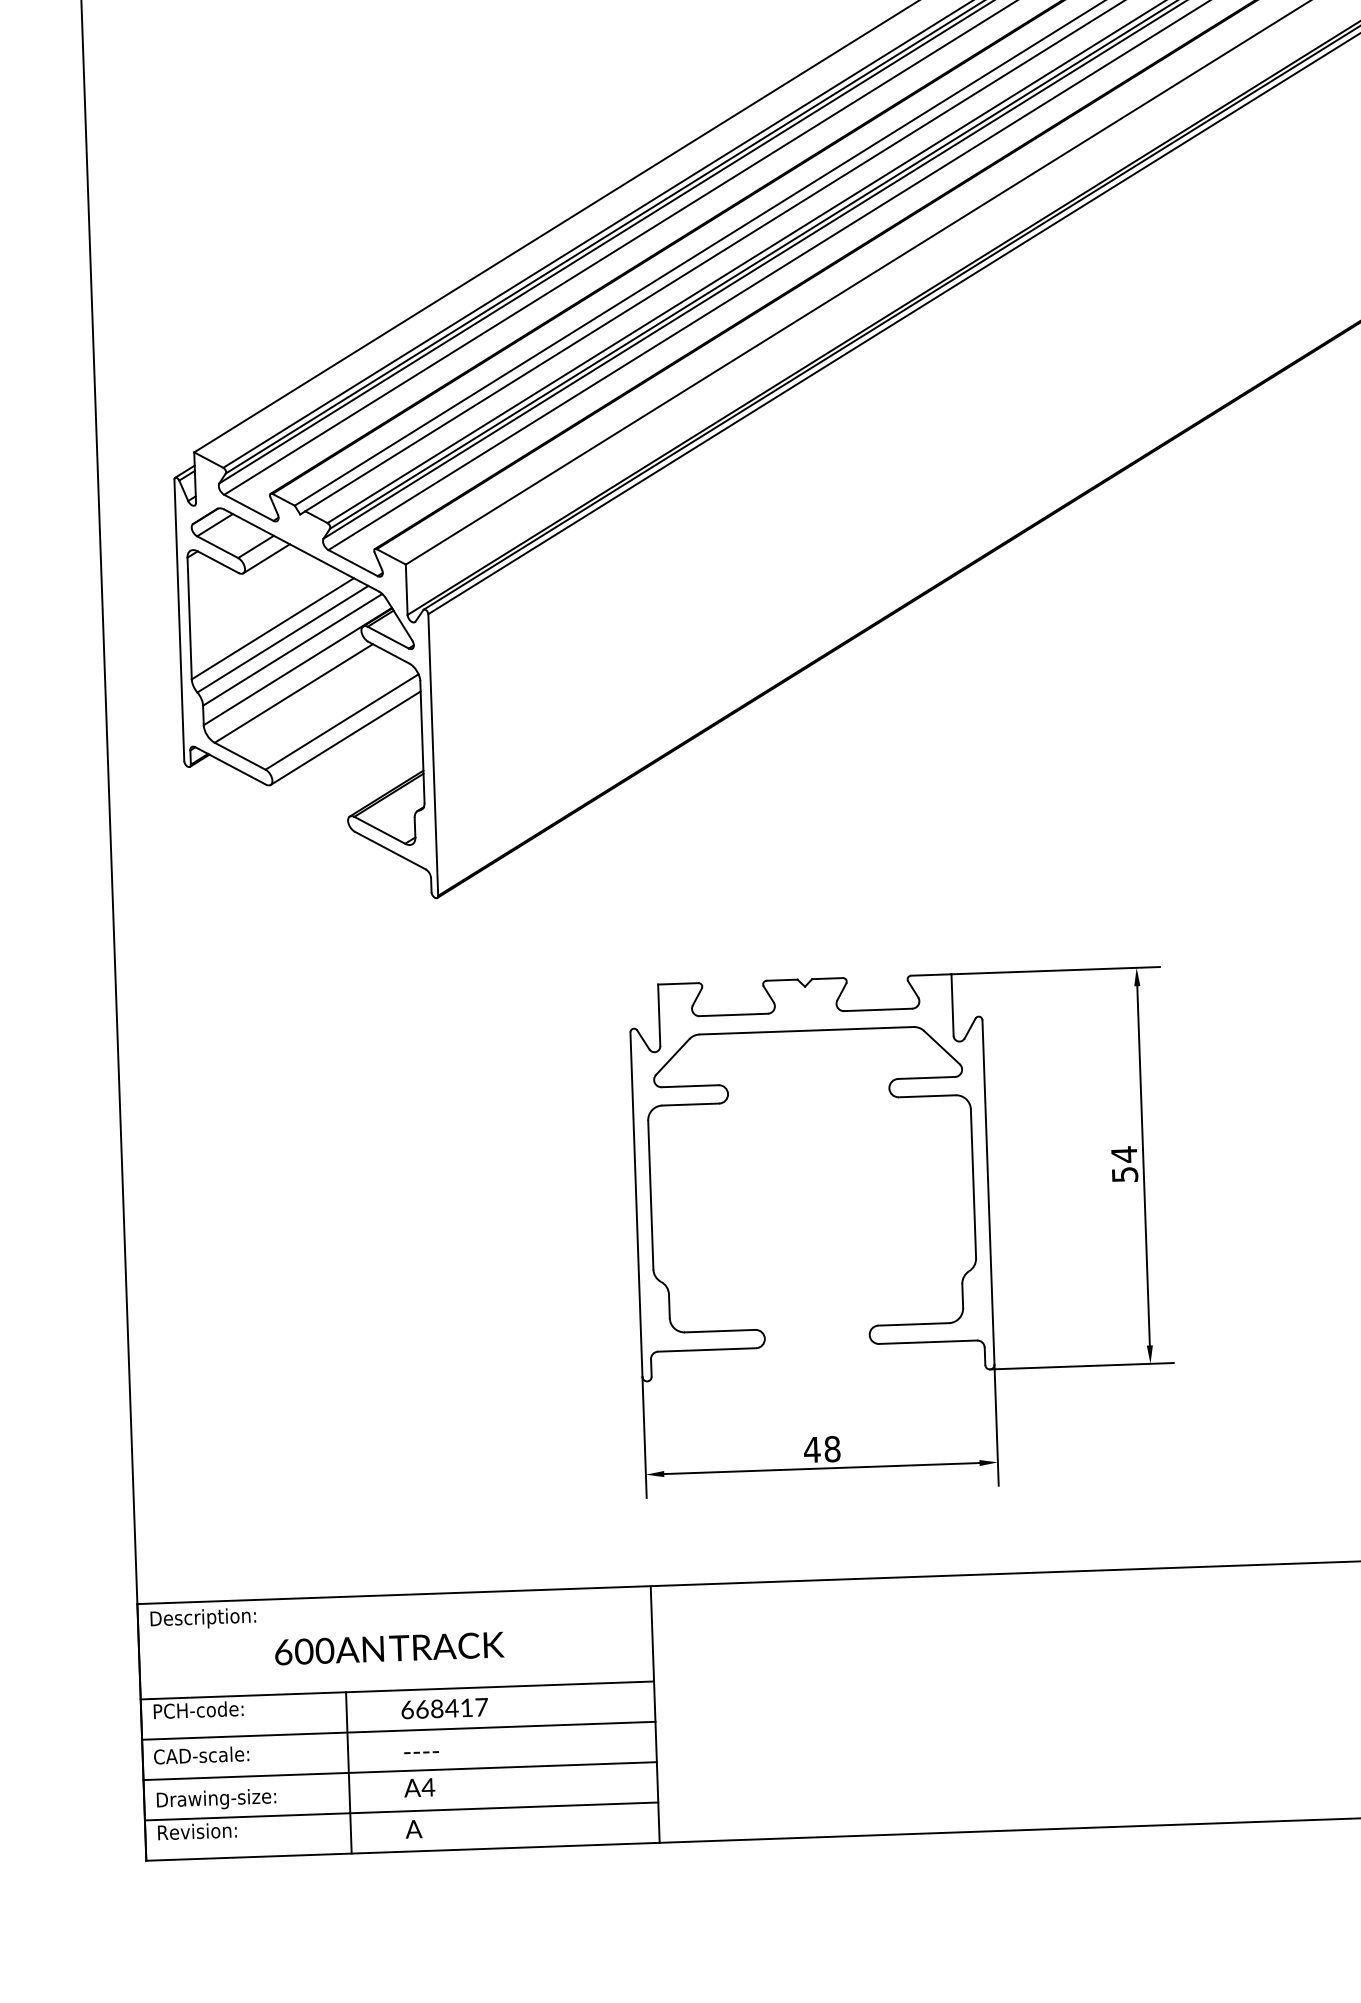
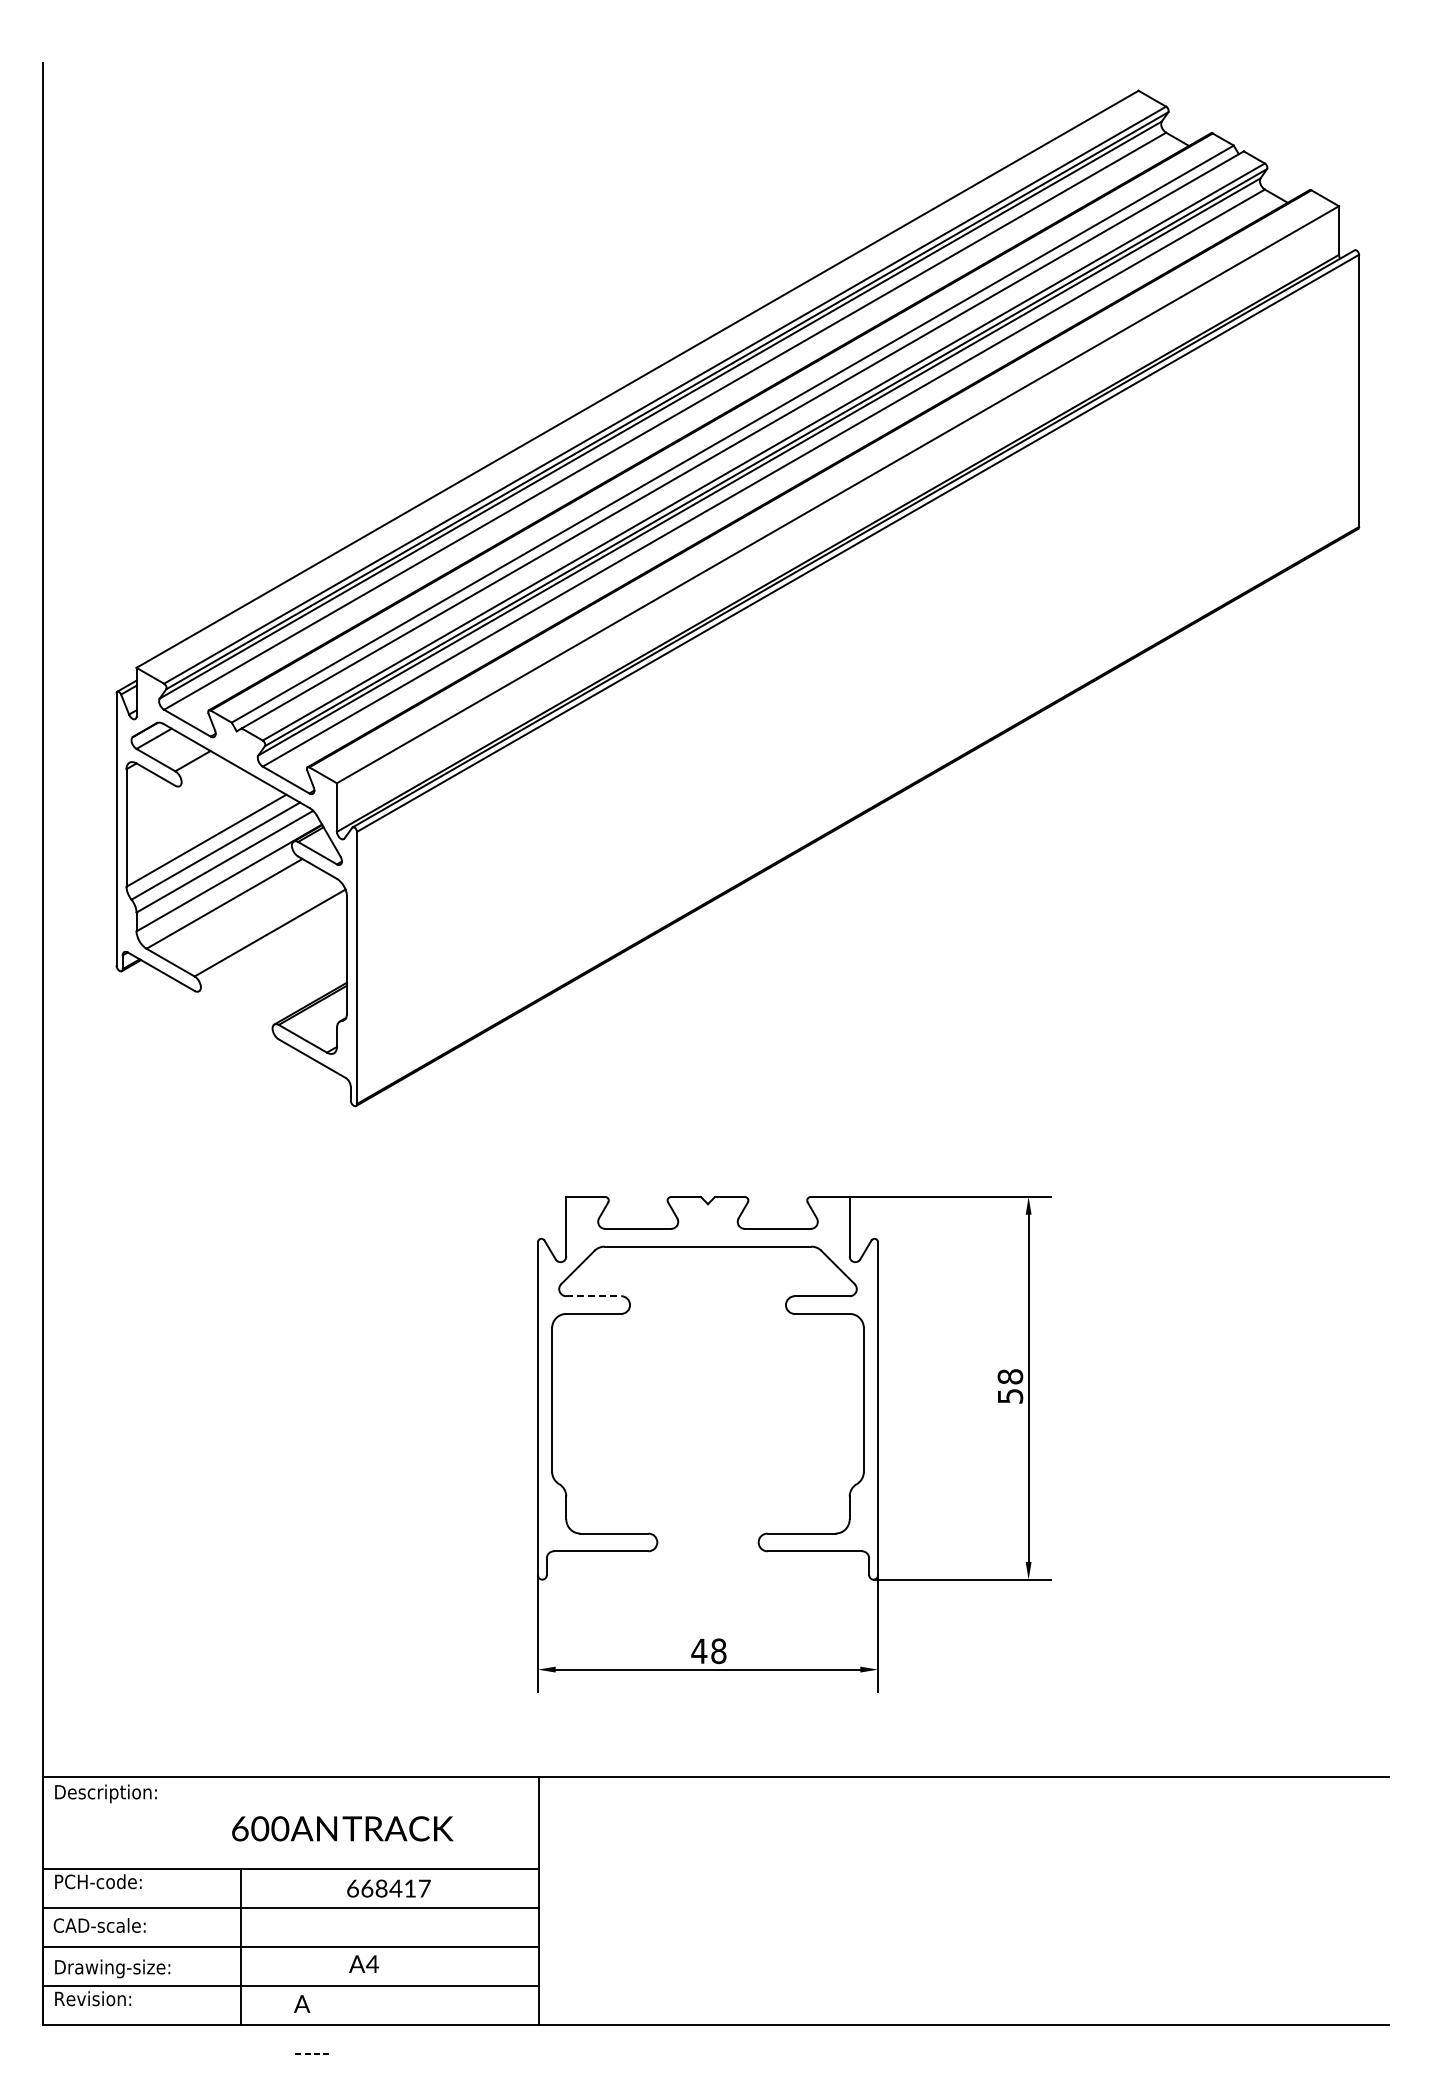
line: (266, 558) -> (202, 772), removed
line: (345, 737) -> (272, 948), removed
line: (690, 1086) -> (594, 1296), solid -> dashed
text: (1124, 1154) -> (1010, 1376), 54 -> 58
text: (389, 1648) -> (342, 1828), moved
text: (444, 1708) -> (388, 1888), moved
text: (420, 1751) -> (311, 2053), moved
text: (420, 1787) -> (364, 1963), moved

